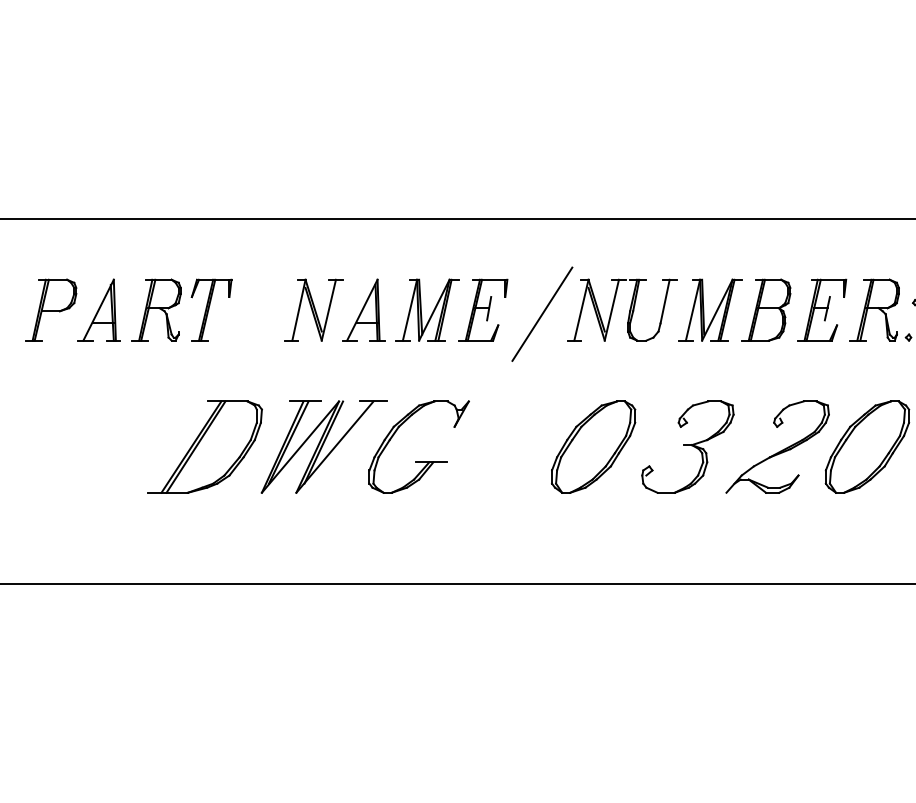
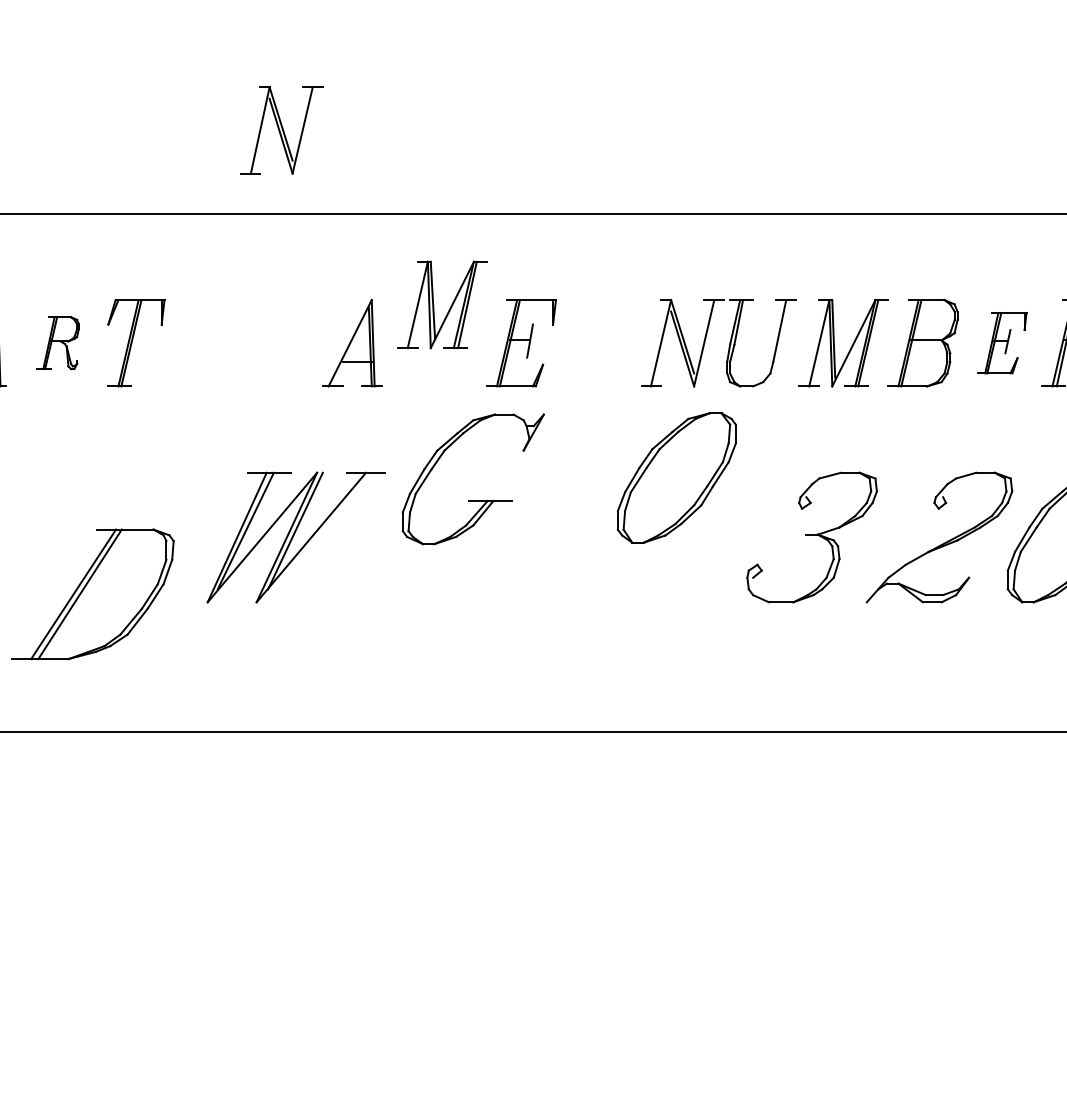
part: (156, 309) -> (58, 342), size x0.6
part: (313, 309) -> (280, 129), moved
part: (427, 309) -> (442, 303), moved
part: (822, 309) -> (1003, 342), size x0.7
line: (542, 313) -> (605, 347), removed
part: (204, 446) -> (92, 593), moved
part: (593, 446) -> (676, 477), moved
part: (418, 461) -> (472, 499), moved

